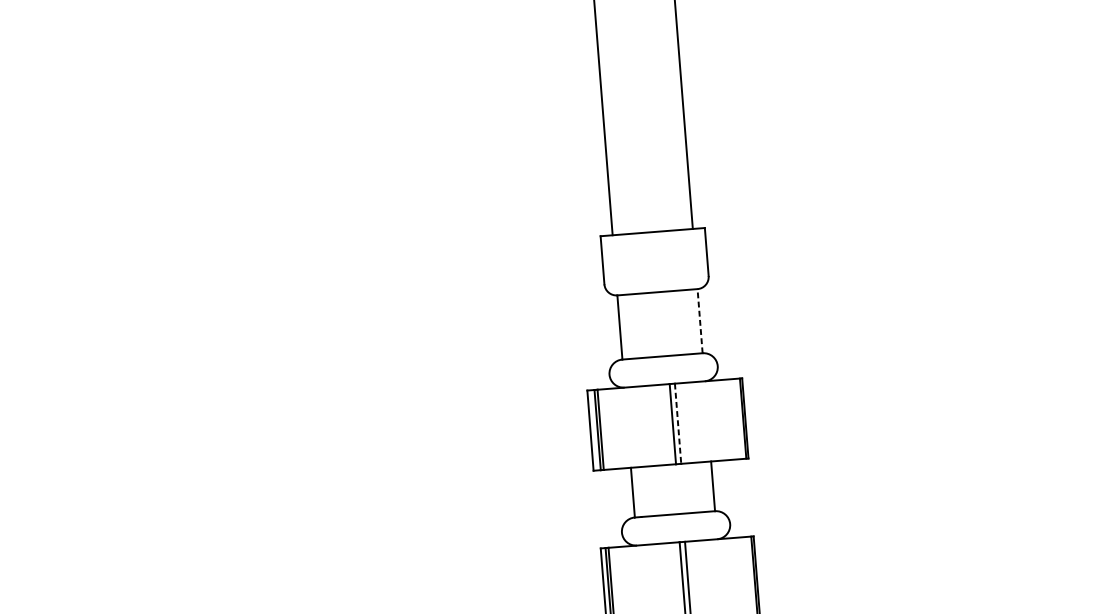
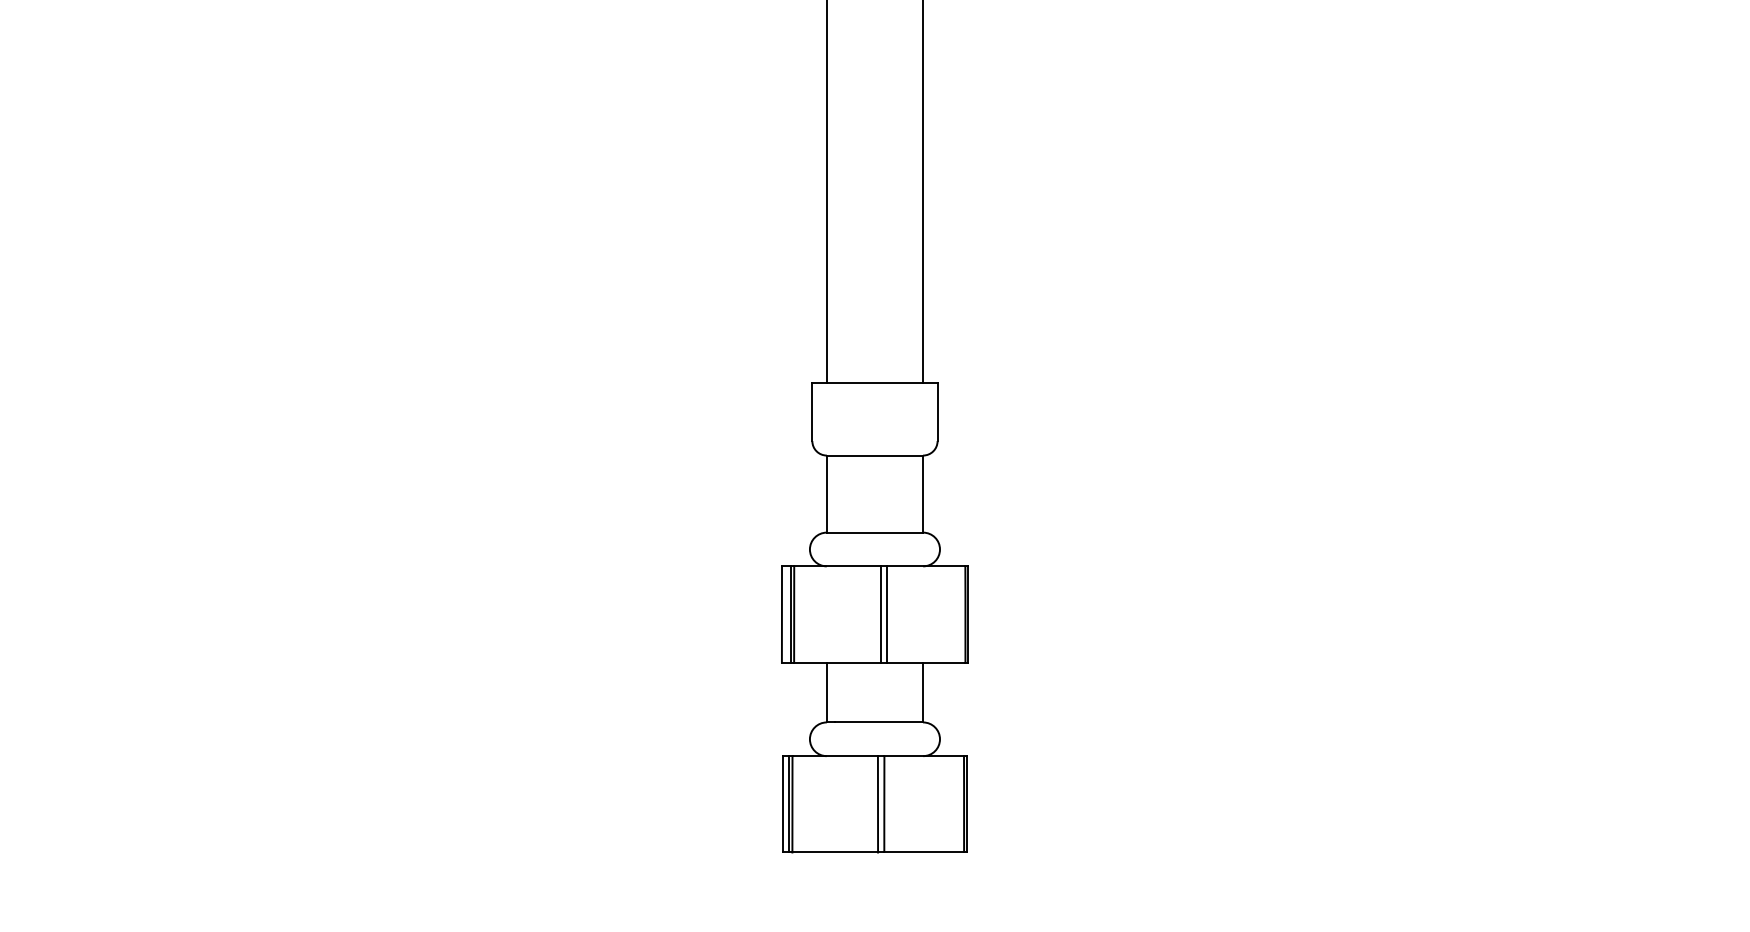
line: (700, 321) -> (923, 494), dashed -> solid
line: (678, 424) -> (887, 615), dashed -> solid

